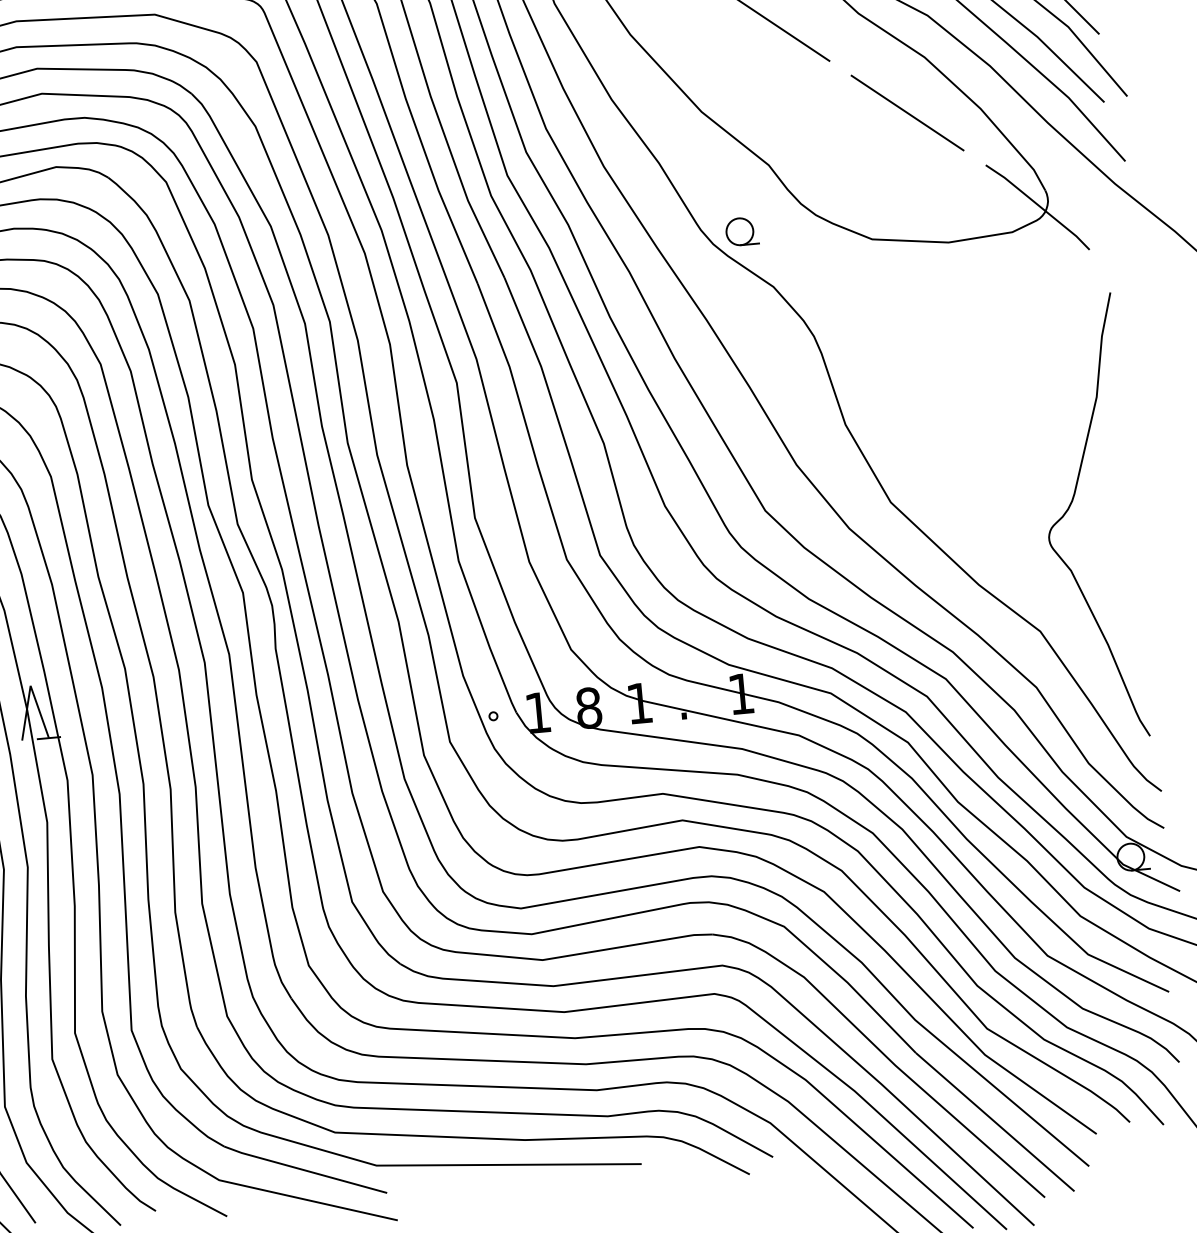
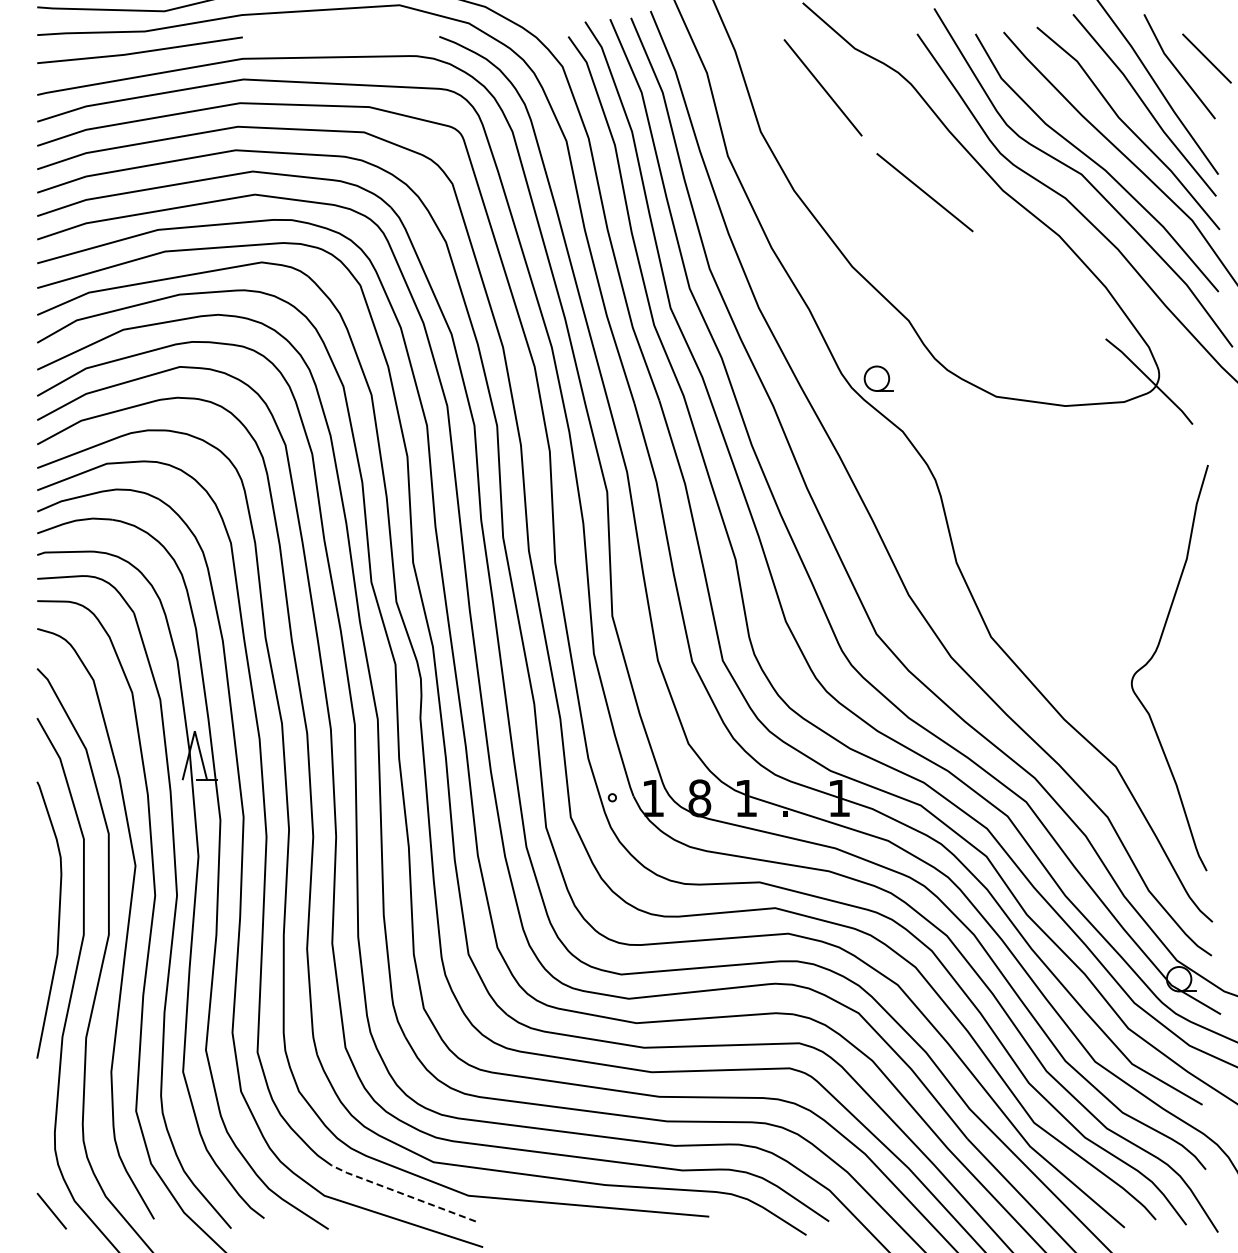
line: (906, 112) -> (1038, 284), removed
line: (304, 1169) -> (402, 1193), solid -> dashed

